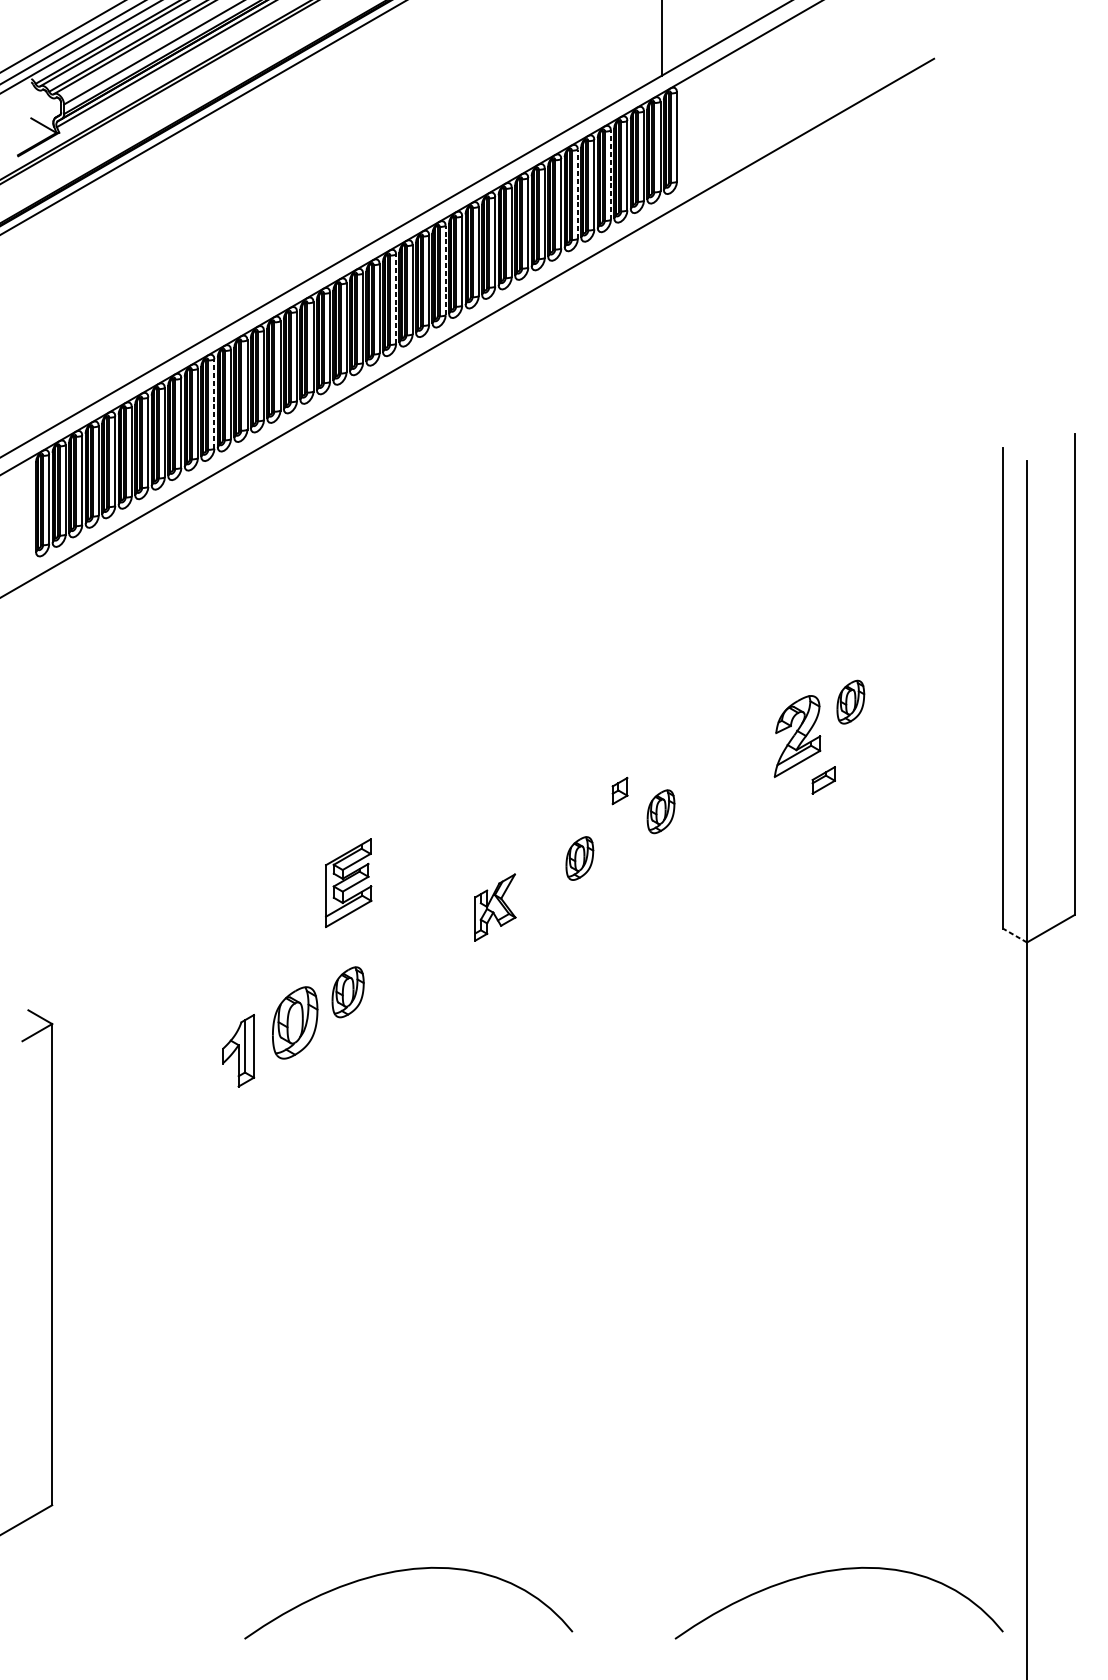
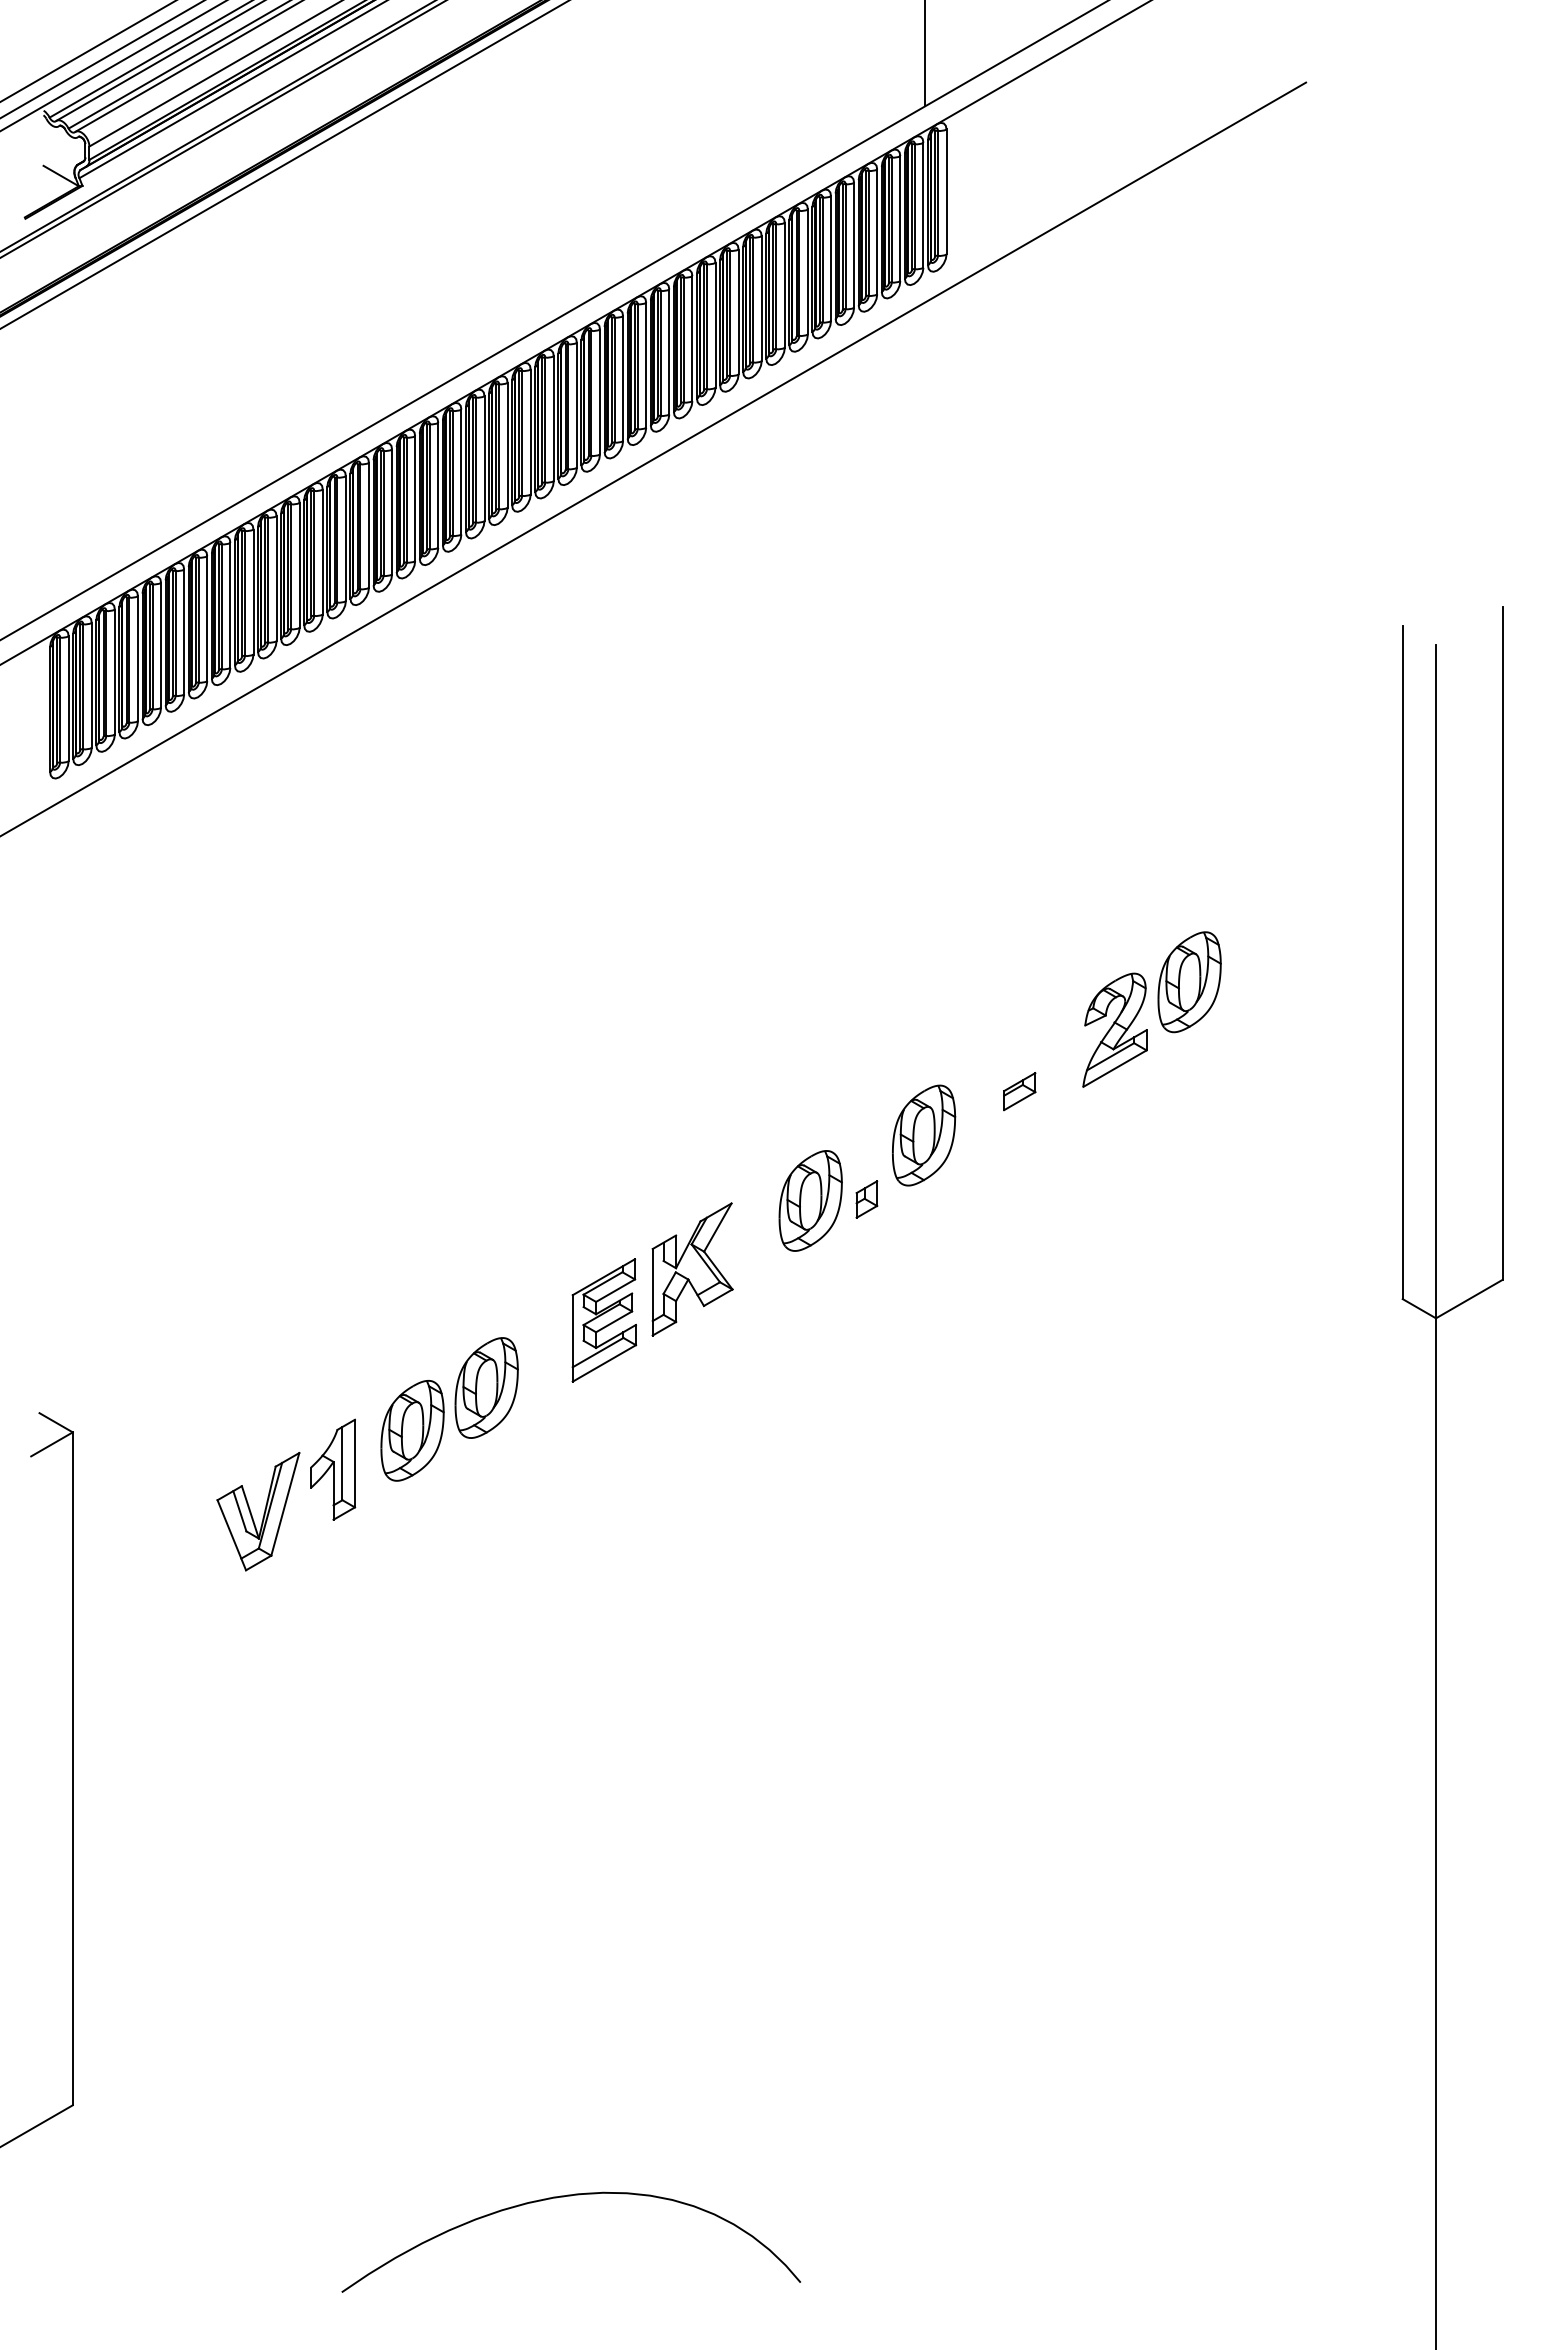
line: (611, 174) -> (854, 244), dashed -> solid
line: (577, 193) -> (807, 271), dashed -> solid
line: (446, 270) -> (623, 378), dashed -> solid
line: (395, 299) -> (553, 418), dashed -> solid
line: (214, 403) -> (299, 564), dashed -> solid
part: (850, 702) -> (1189, 982), size x1.67
part: (823, 780) -> (1019, 1091), moved
part: (619, 791) -> (866, 1199), moved
part: (661, 811) -> (924, 1135), size x1.67
part: (579, 858) -> (810, 1200), size x1.67
part: (348, 883) -> (604, 1320), moved
part: (495, 907) -> (692, 1269), size x1.43
line: (1014, 935) -> (1418, 1308), dashed -> solid
part: (348, 991) -> (486, 1387), size x1.43
part: (185, 1080) -> (258, 1511), added
curve: (834, 1571) -> (1166, 2197), removed

